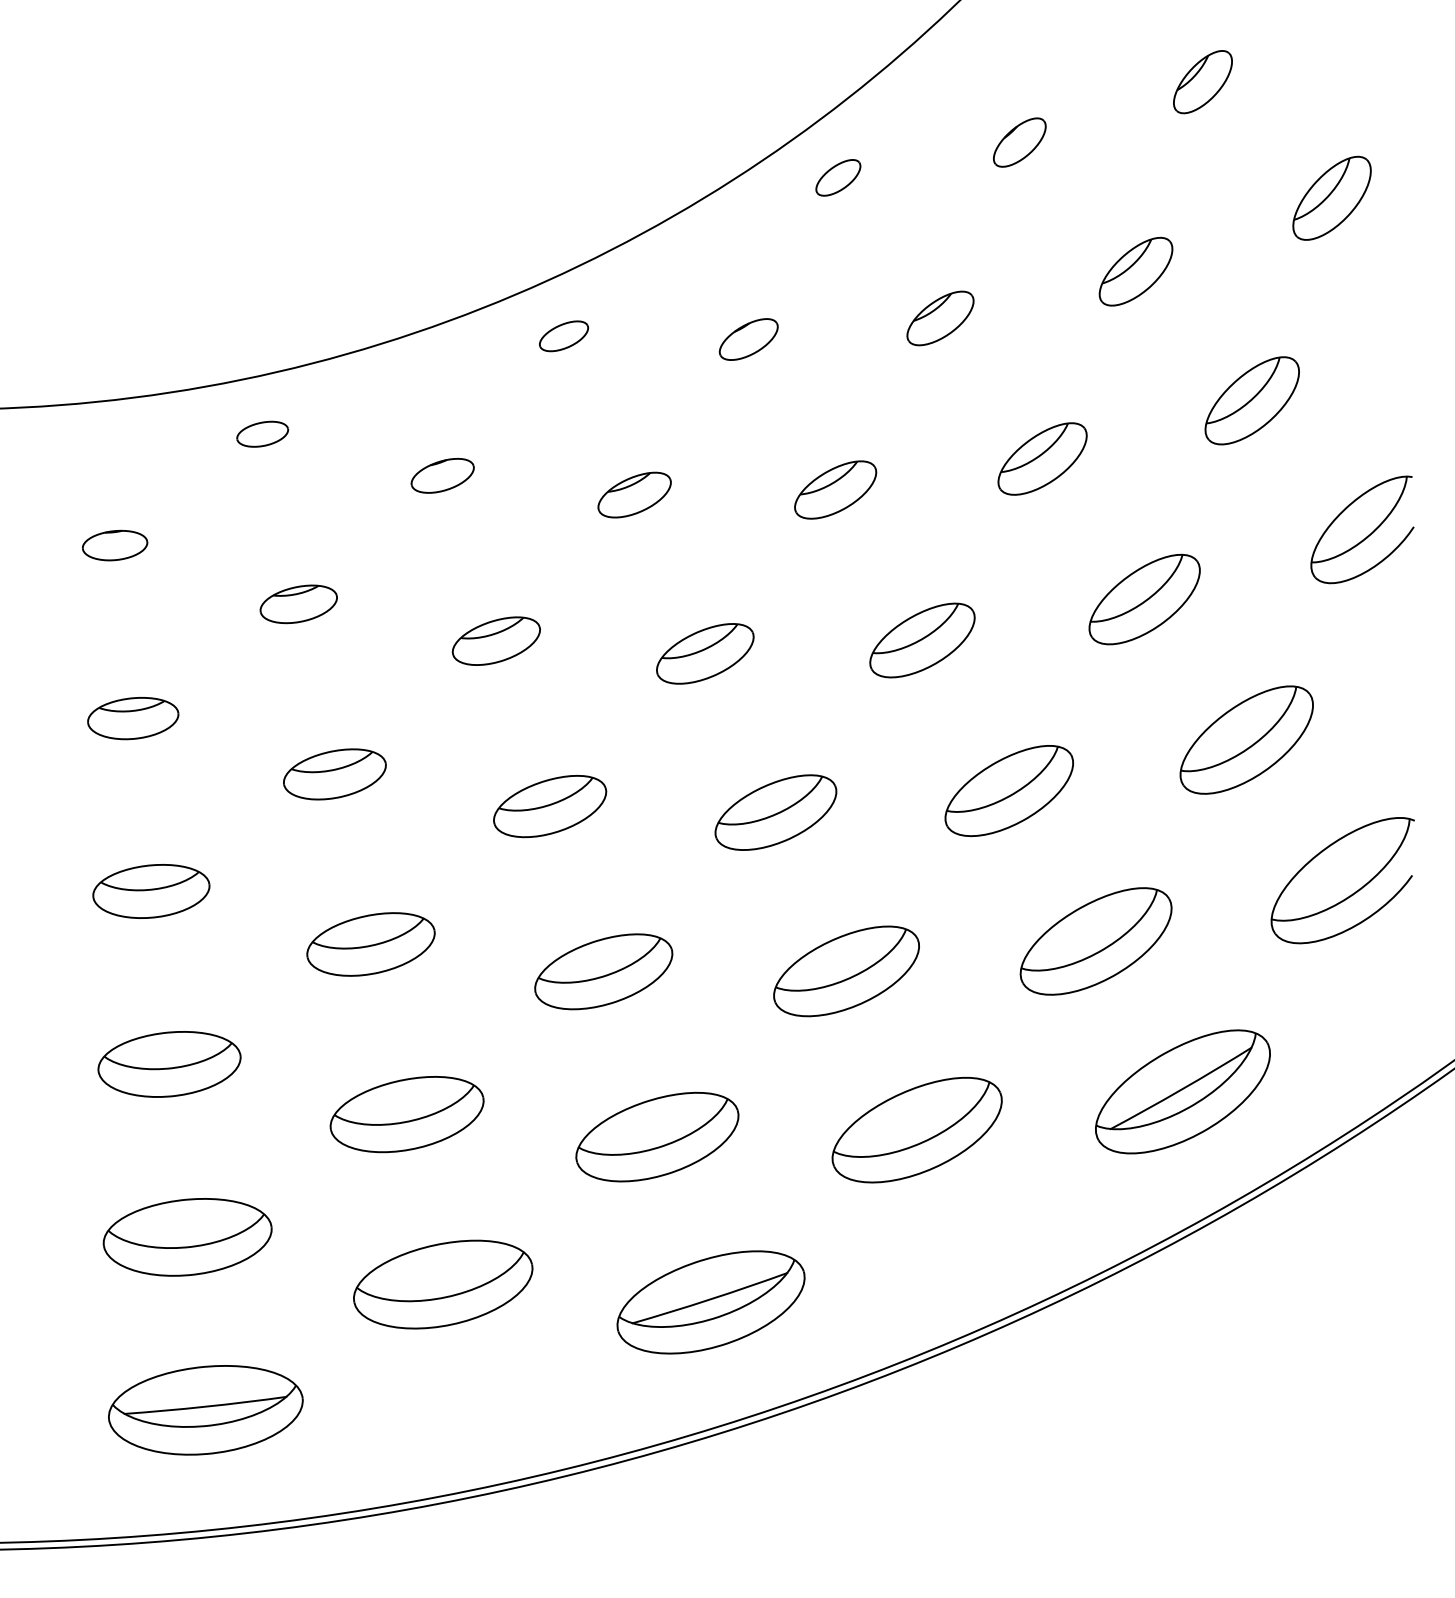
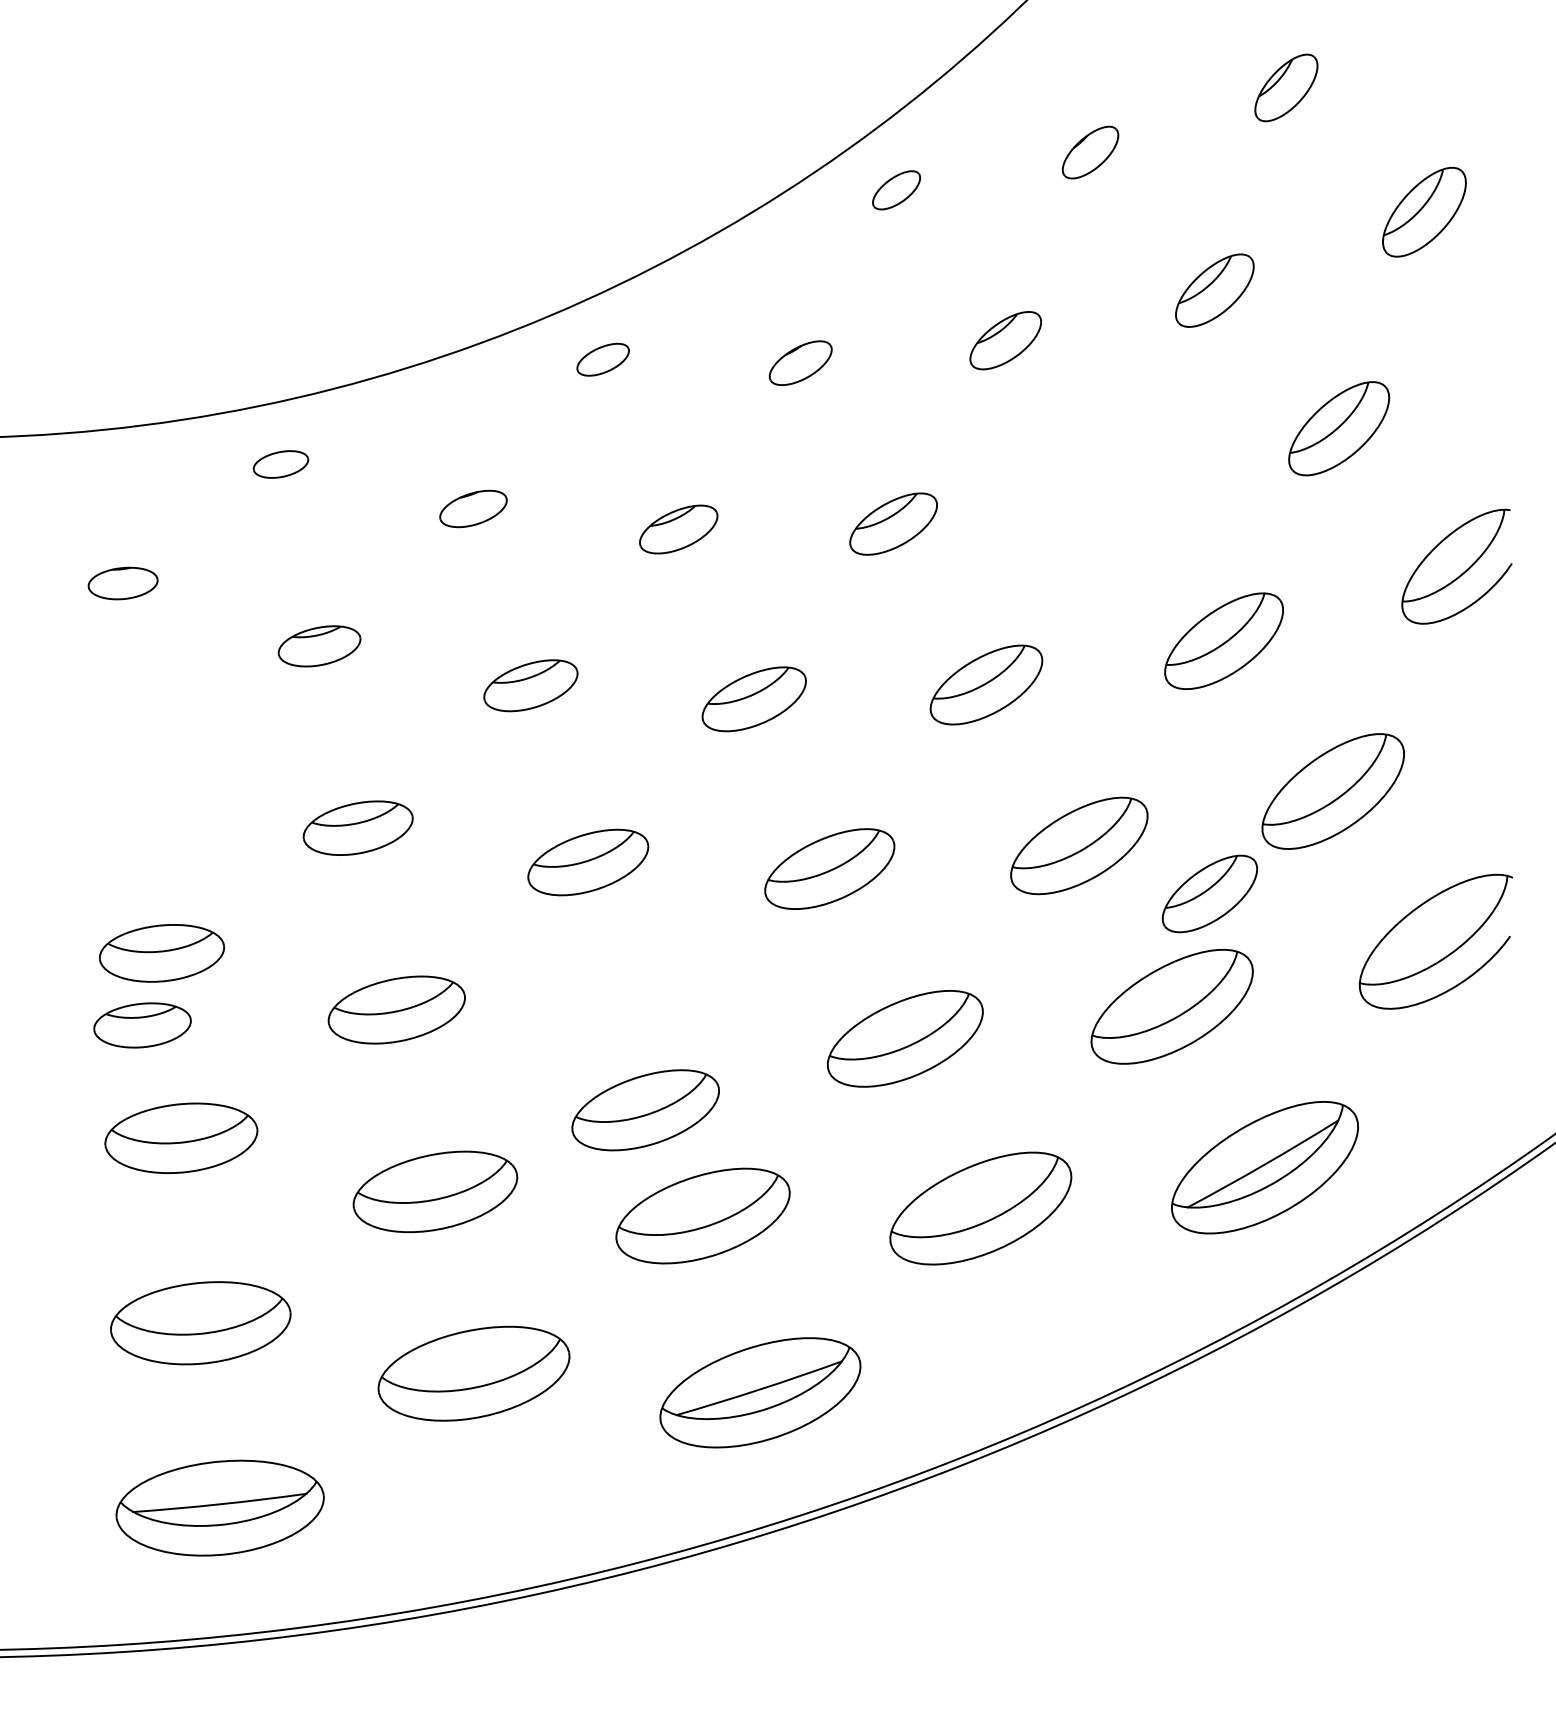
part: (1042, 458) -> (1209, 893), moved
part: (133, 718) -> (142, 1025), moved
part: (603, 972) -> (645, 1110), moved

